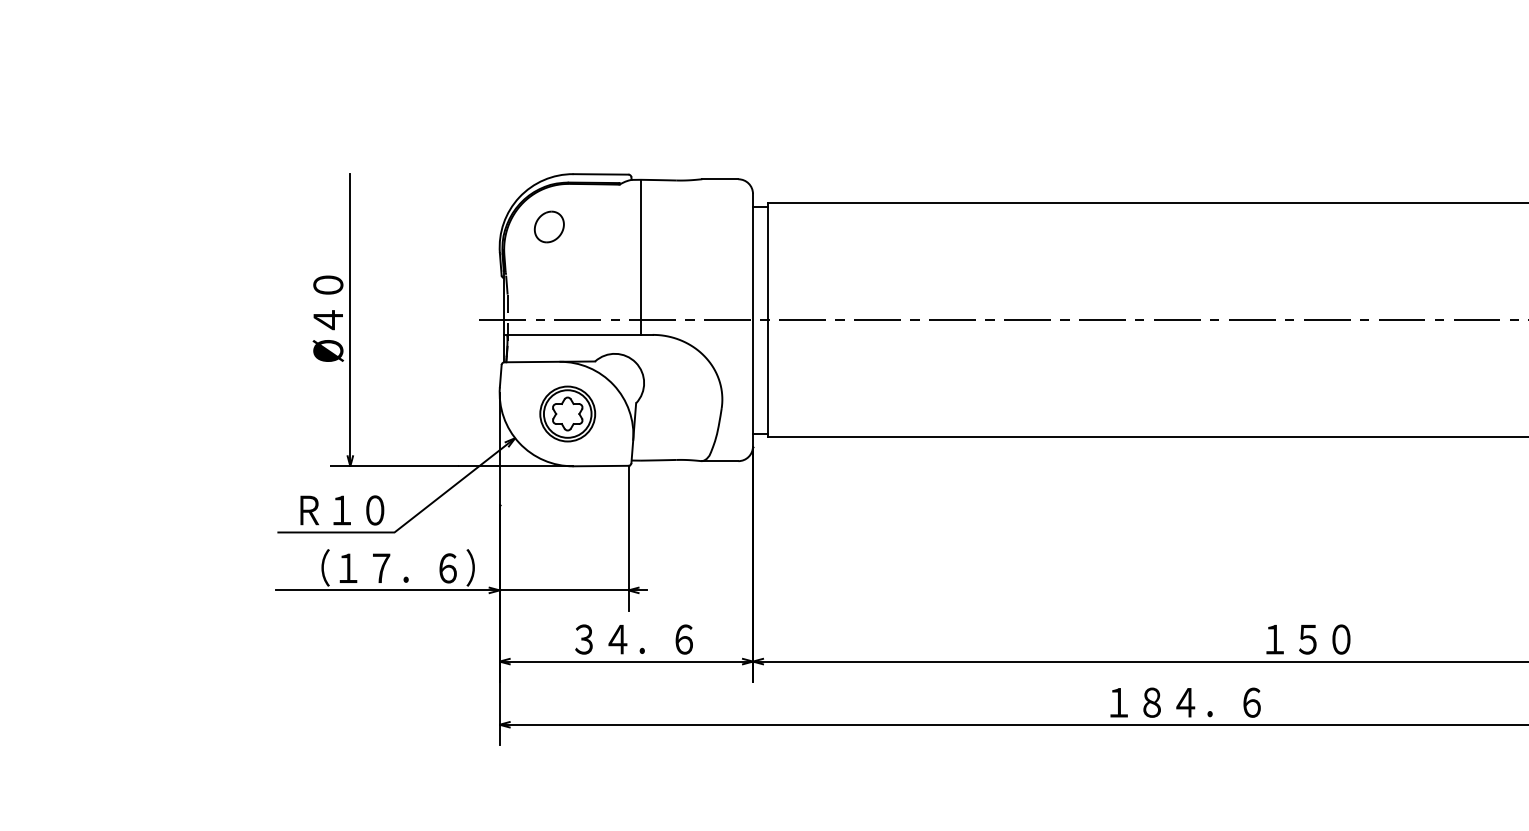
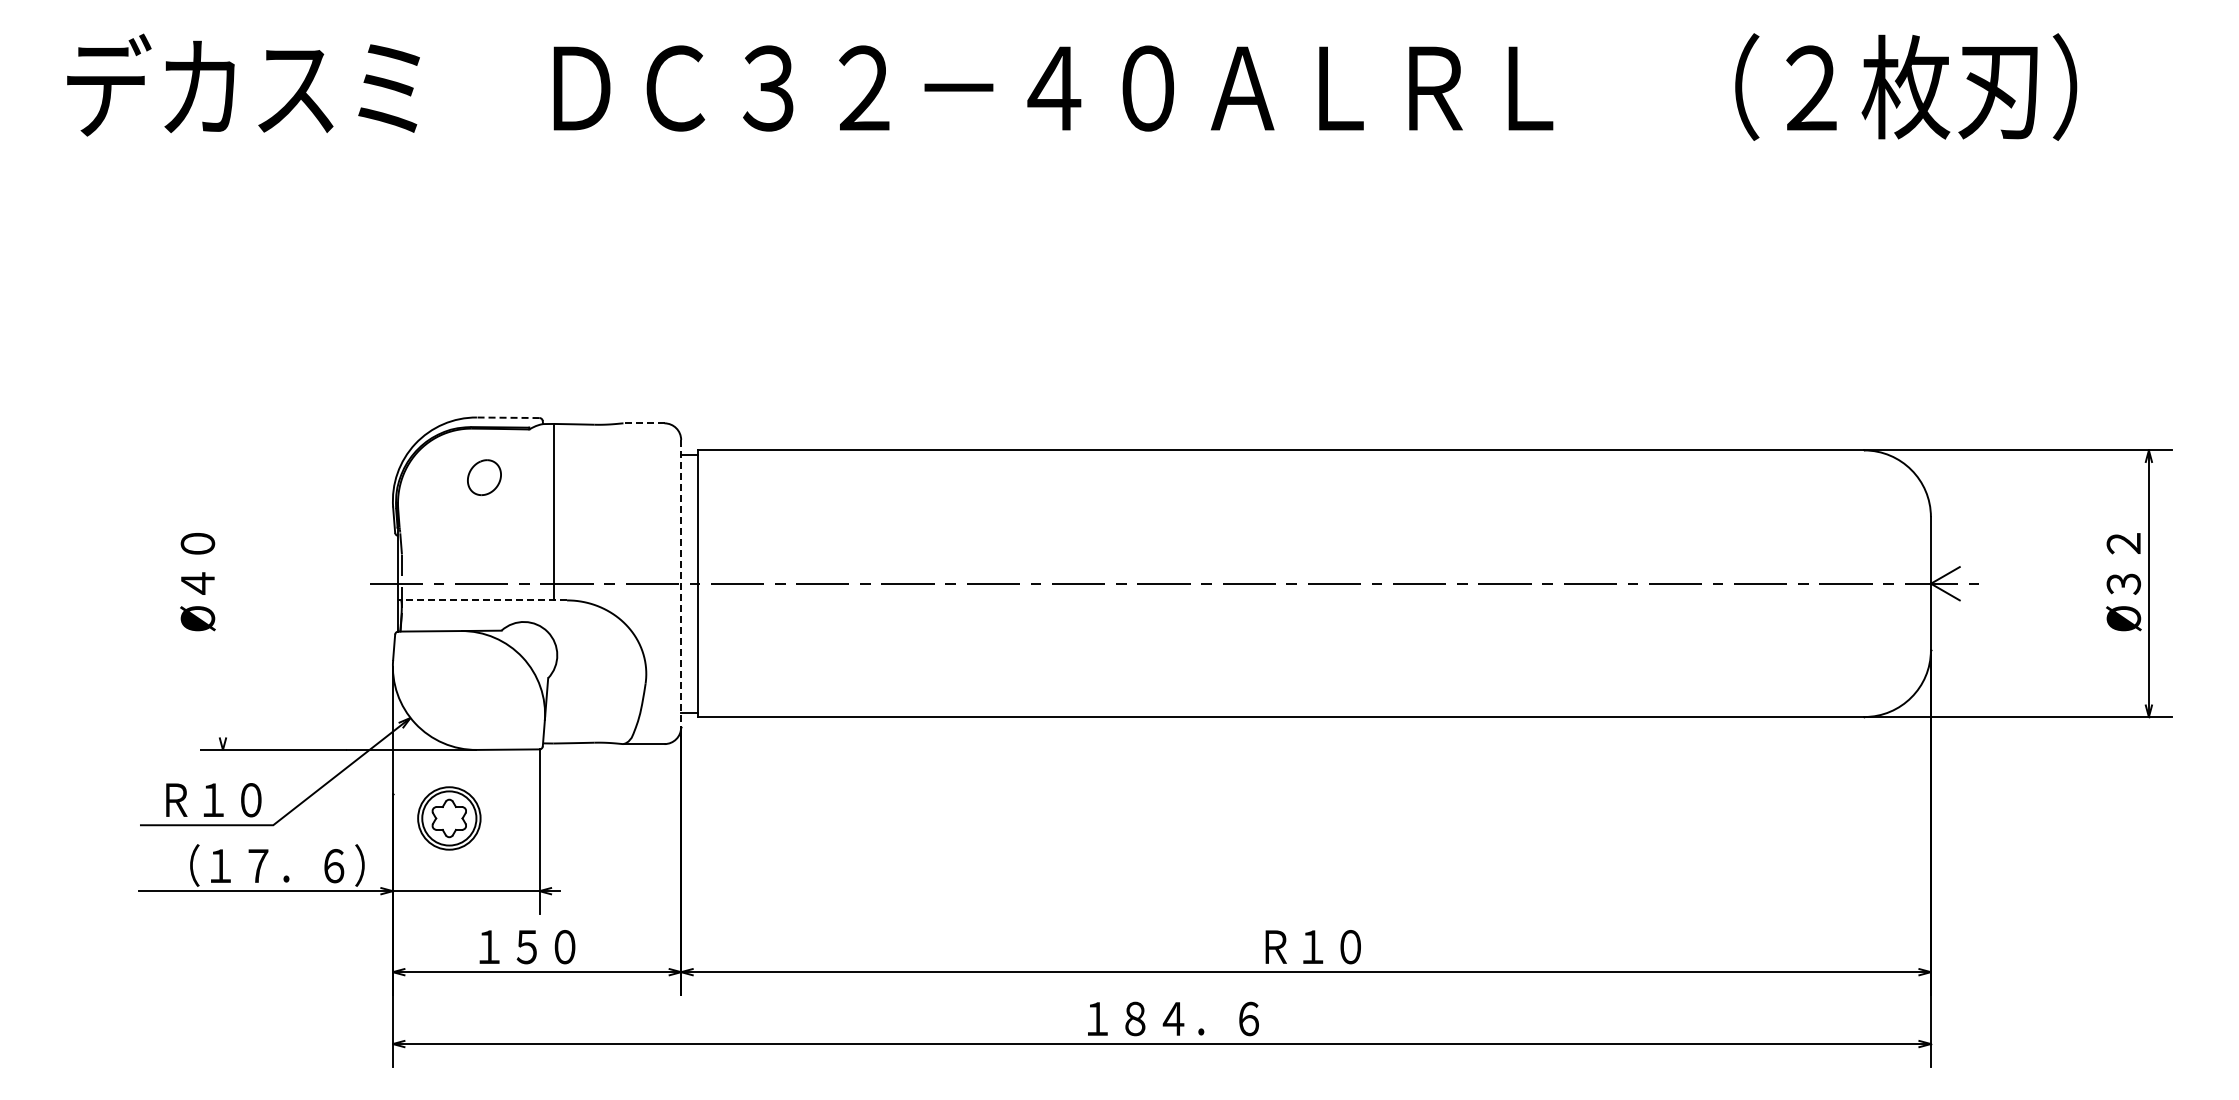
line: (600, 174) -> (507, 417), solid -> dashed
line: (719, 179) -> (643, 423), solid -> dashed
part: (549, 226) -> (484, 477), moved
line: (349, 320) -> (222, 583), removed
line: (753, 320) -> (681, 583), solid -> dashed
line: (578, 334) -> (482, 600), solid -> dashed
part: (567, 414) -> (449, 818), moved
text: (633, 639) -> (545, 946), ３４．６ -> １５０
text: (1291, 639) -> (1294, 947), １５０ -> Ｒ１０

